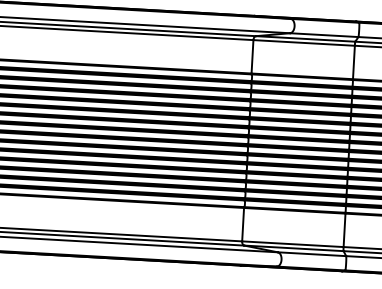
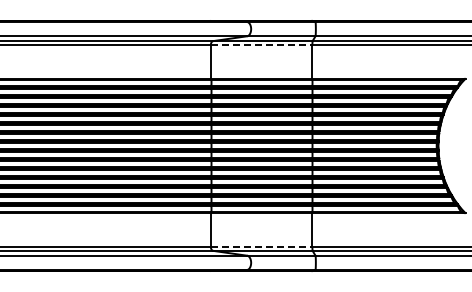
line: (303, 43) -> (261, 45), solid -> dashed
line: (292, 243) -> (261, 246), solid -> dashed

